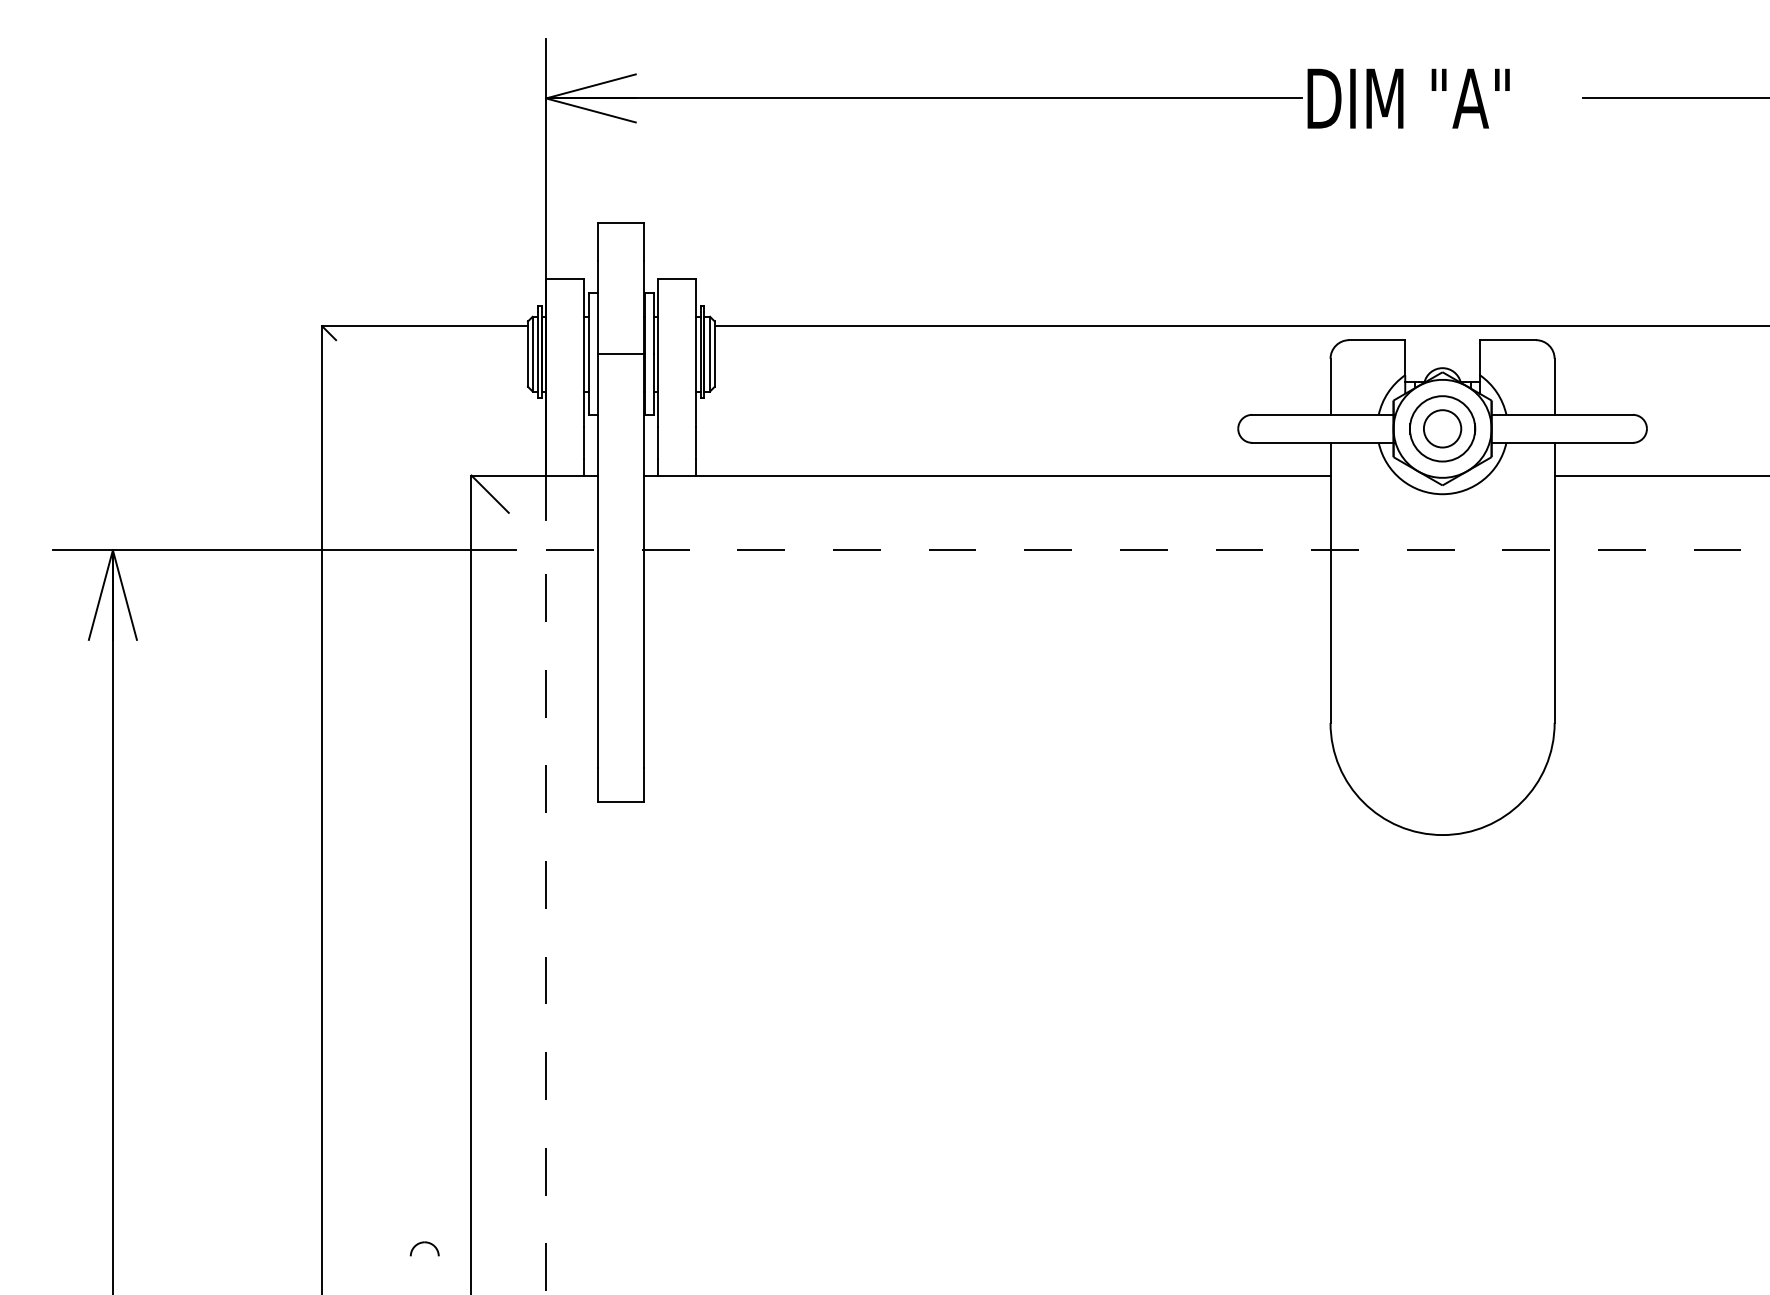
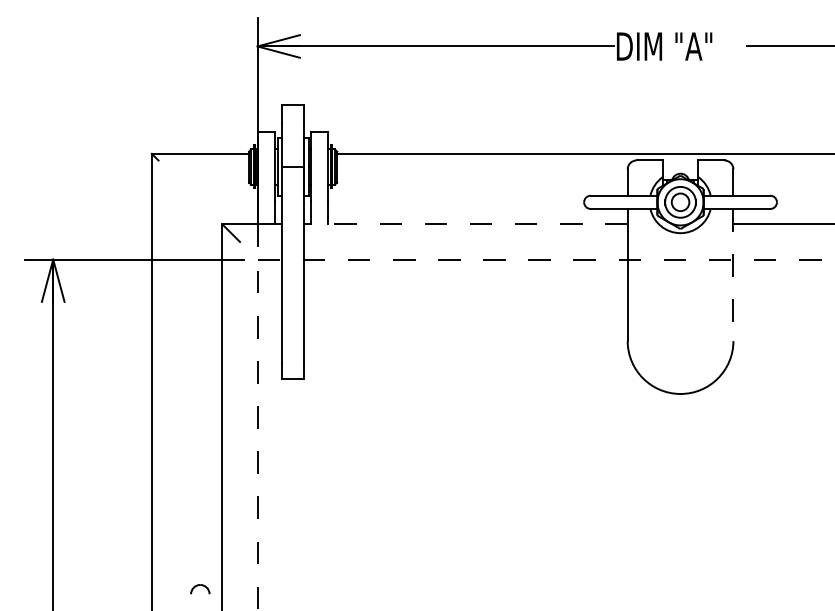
line: (986, 475) -> (465, 224), solid -> dashed
line: (1554, 583) -> (733, 275), solid -> dashed
part: (425, 1247) -> (200, 588), size x1.4

